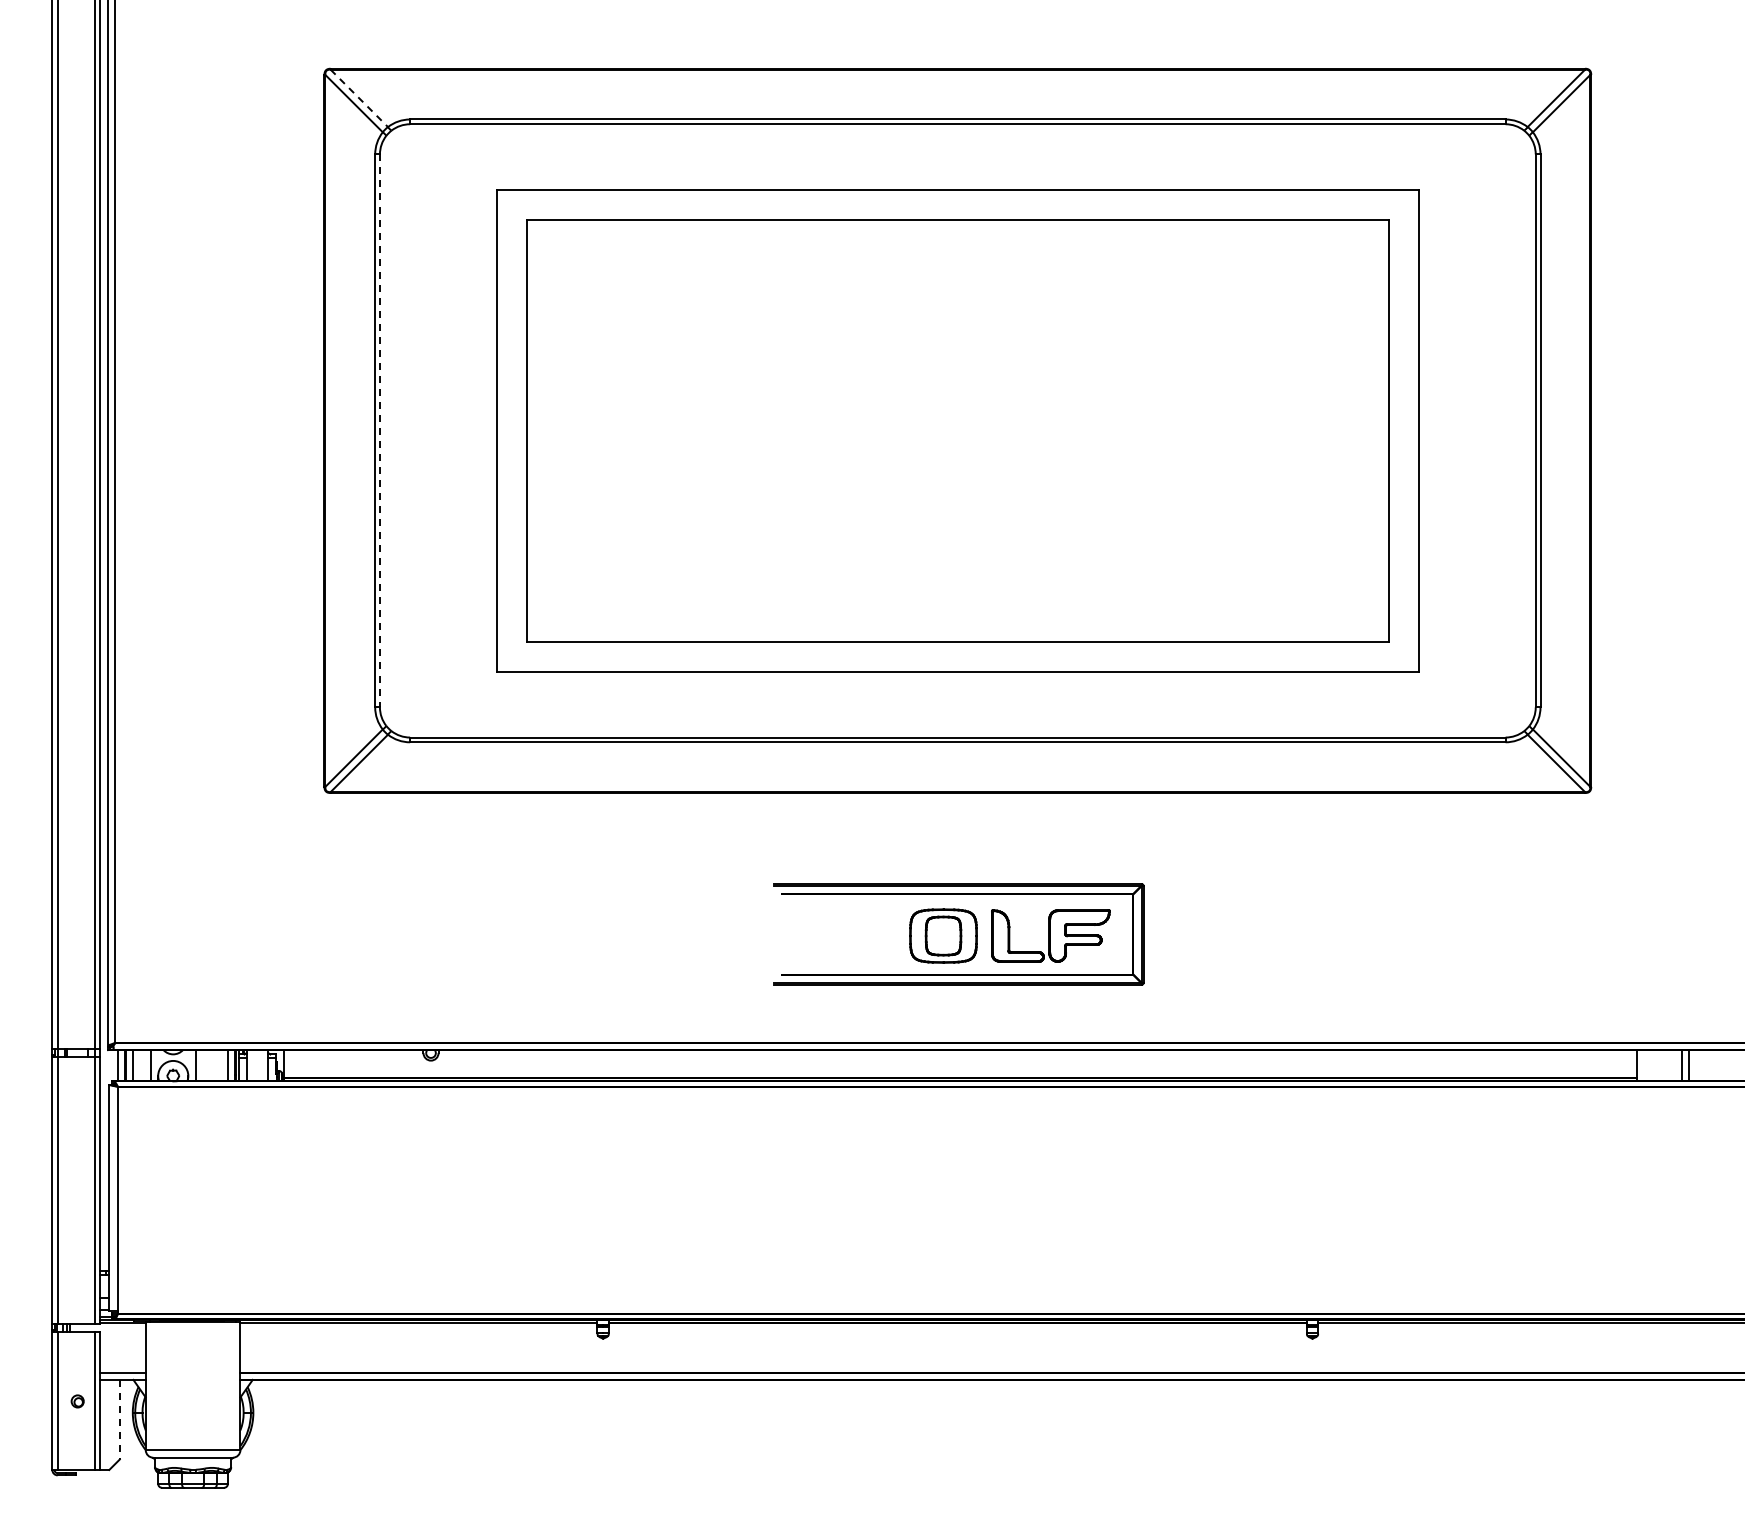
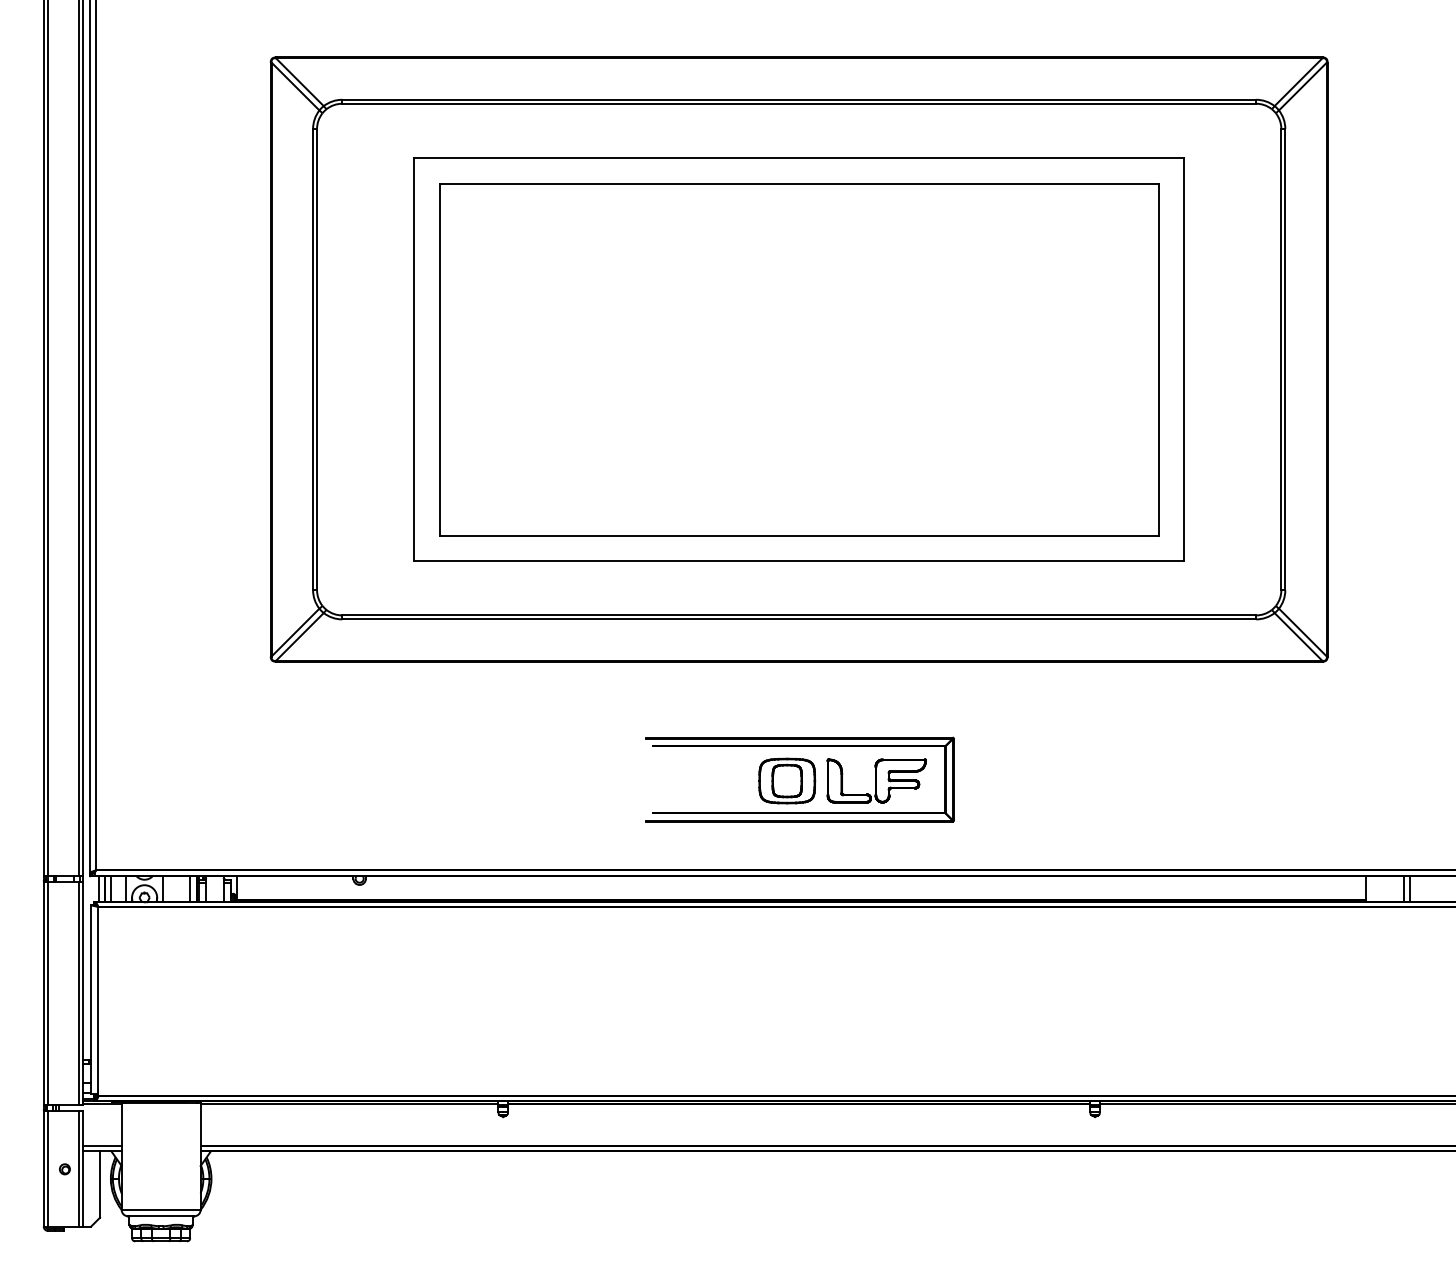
line: (359, 98) -> (300, 82), dashed -> solid
line: (379, 431) -> (316, 360), dashed -> solid
line: (119, 1419) -> (99, 1184), dashed -> solid

